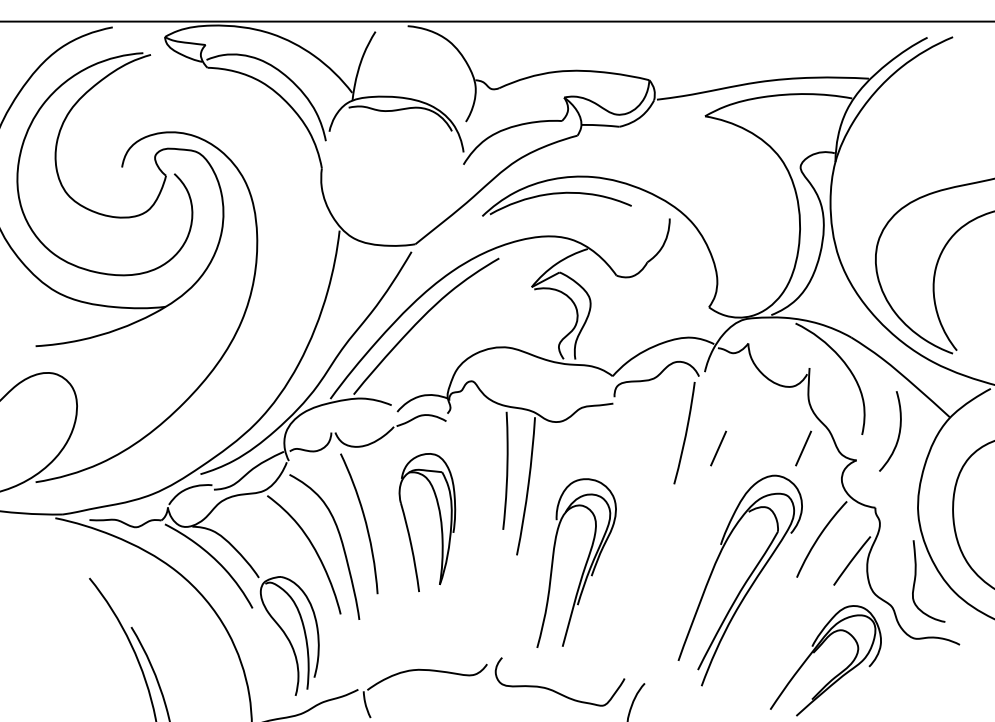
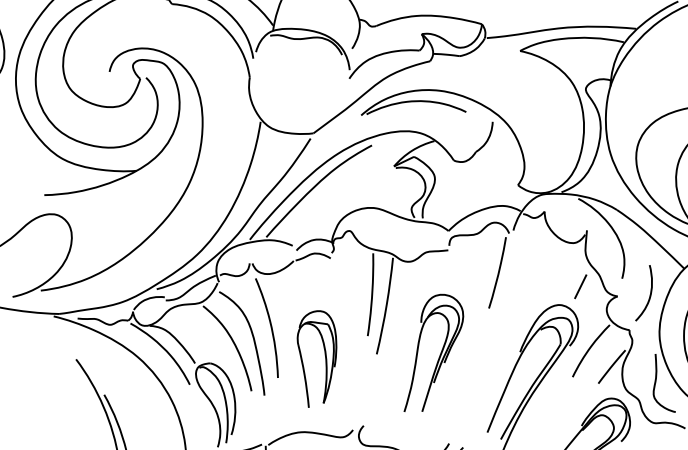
curve: (898, 432) -> (649, 294), moved
line: (718, 448) -> (521, 284), removed
part: (439, 518) -> (325, 356), moved
part: (584, 565) -> (439, 355), moved

